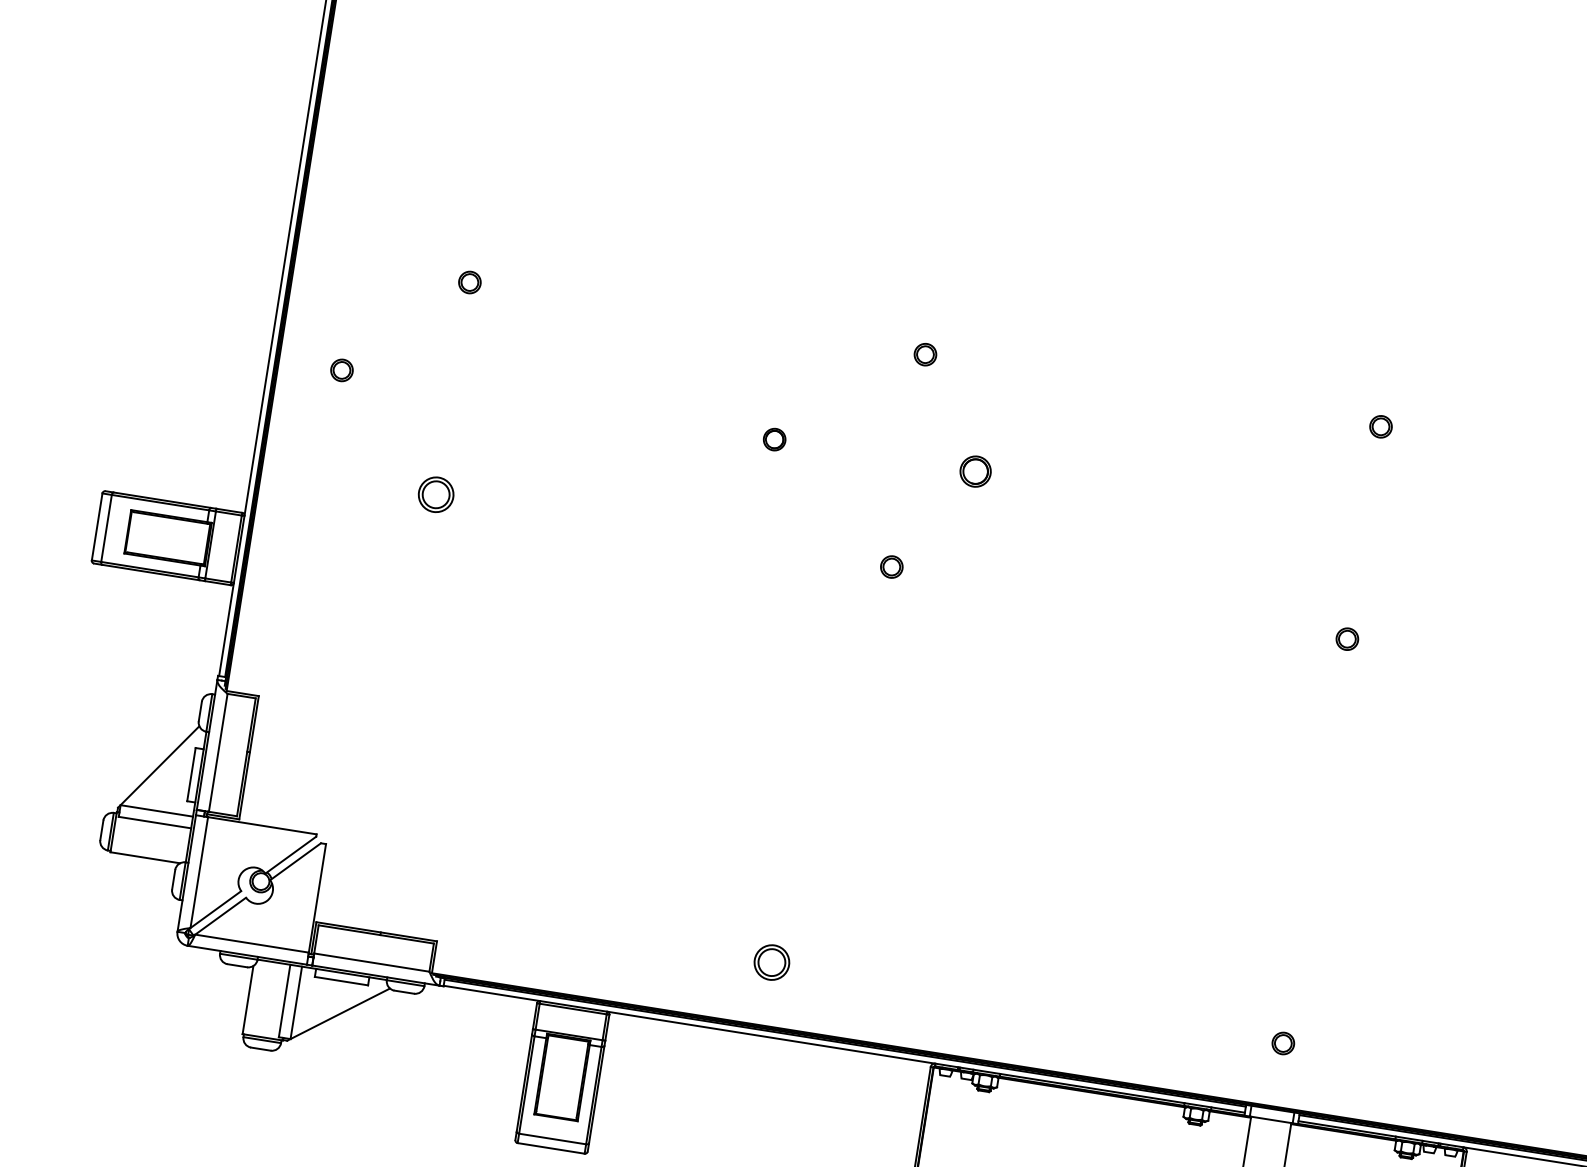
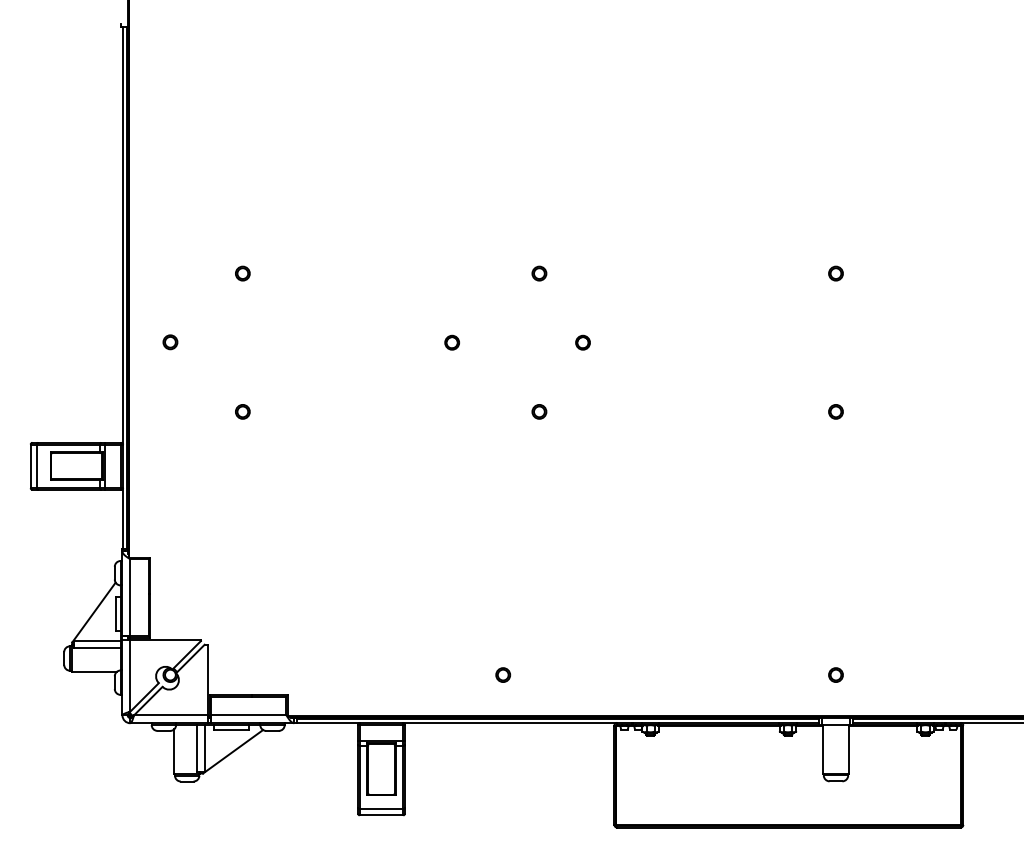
part: (974, 470) -> (582, 342), size x0.71
circle: (435, 494) -> (242, 411), size x0.62
part: (772, 961) -> (503, 674), size x0.62

